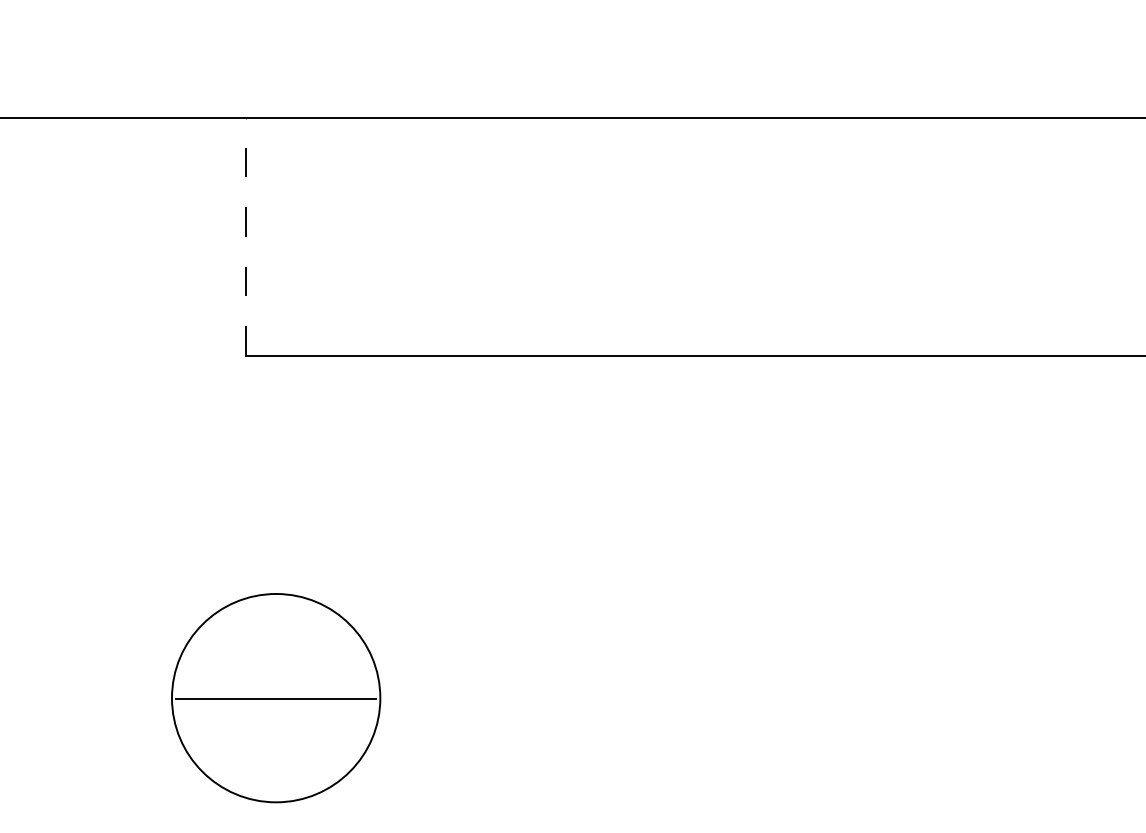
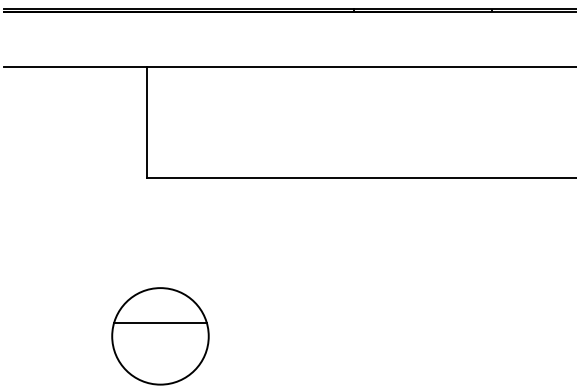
line: (245, 236) -> (146, 122), dashed -> solid
line: (276, 698) -> (160, 322), moved

